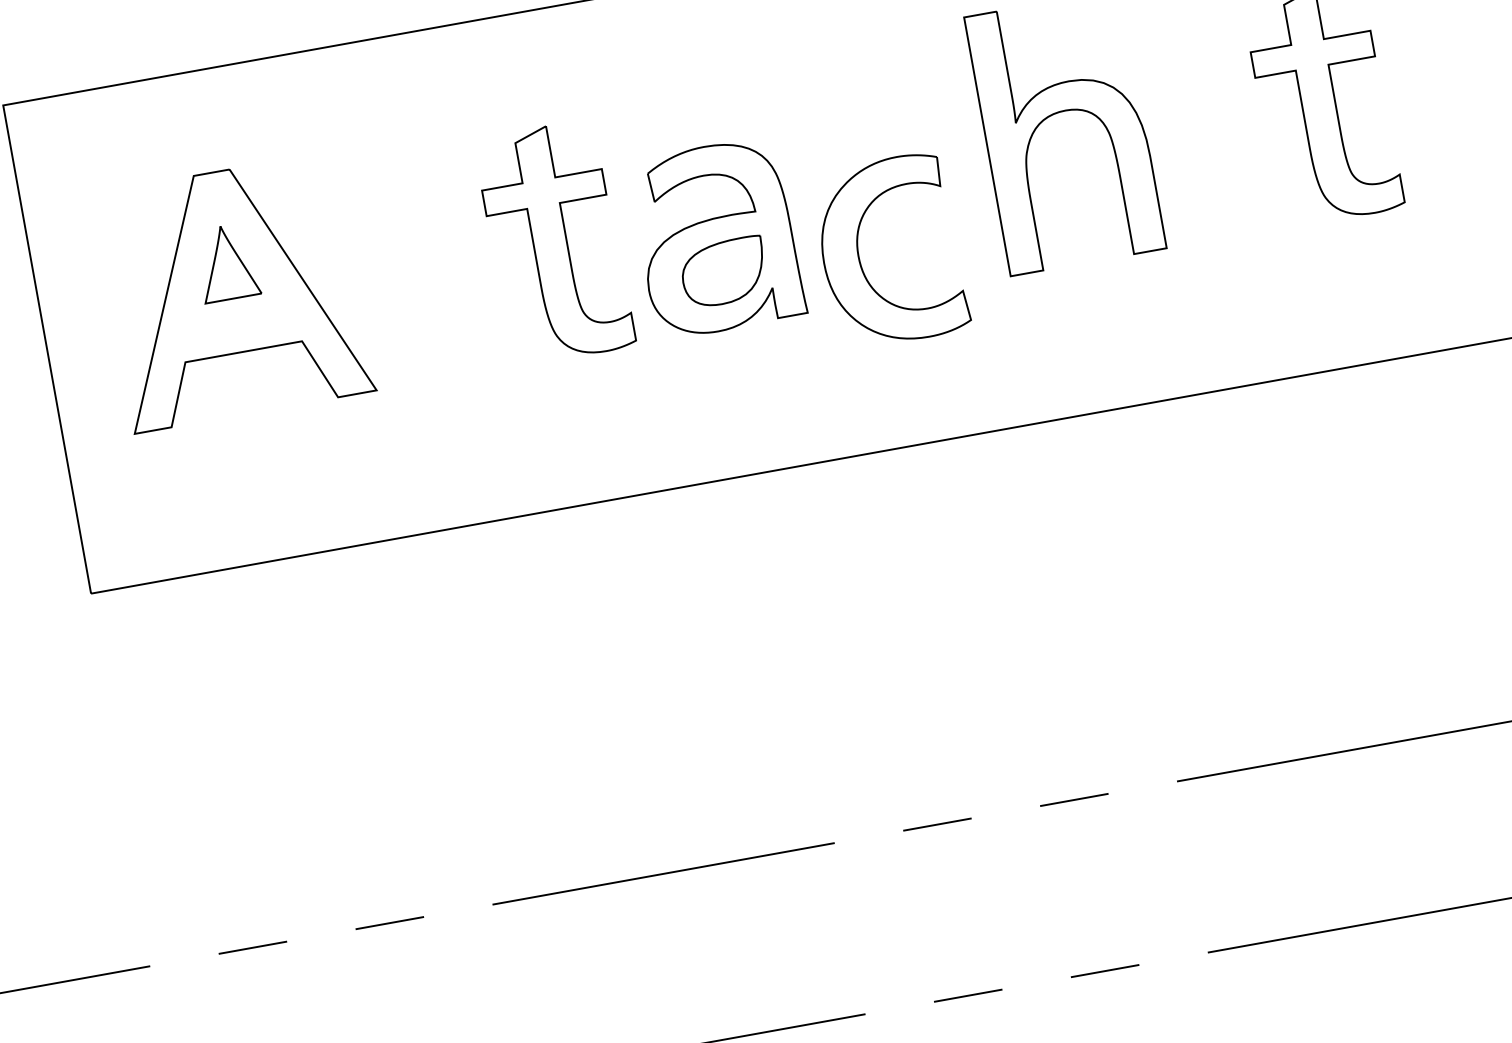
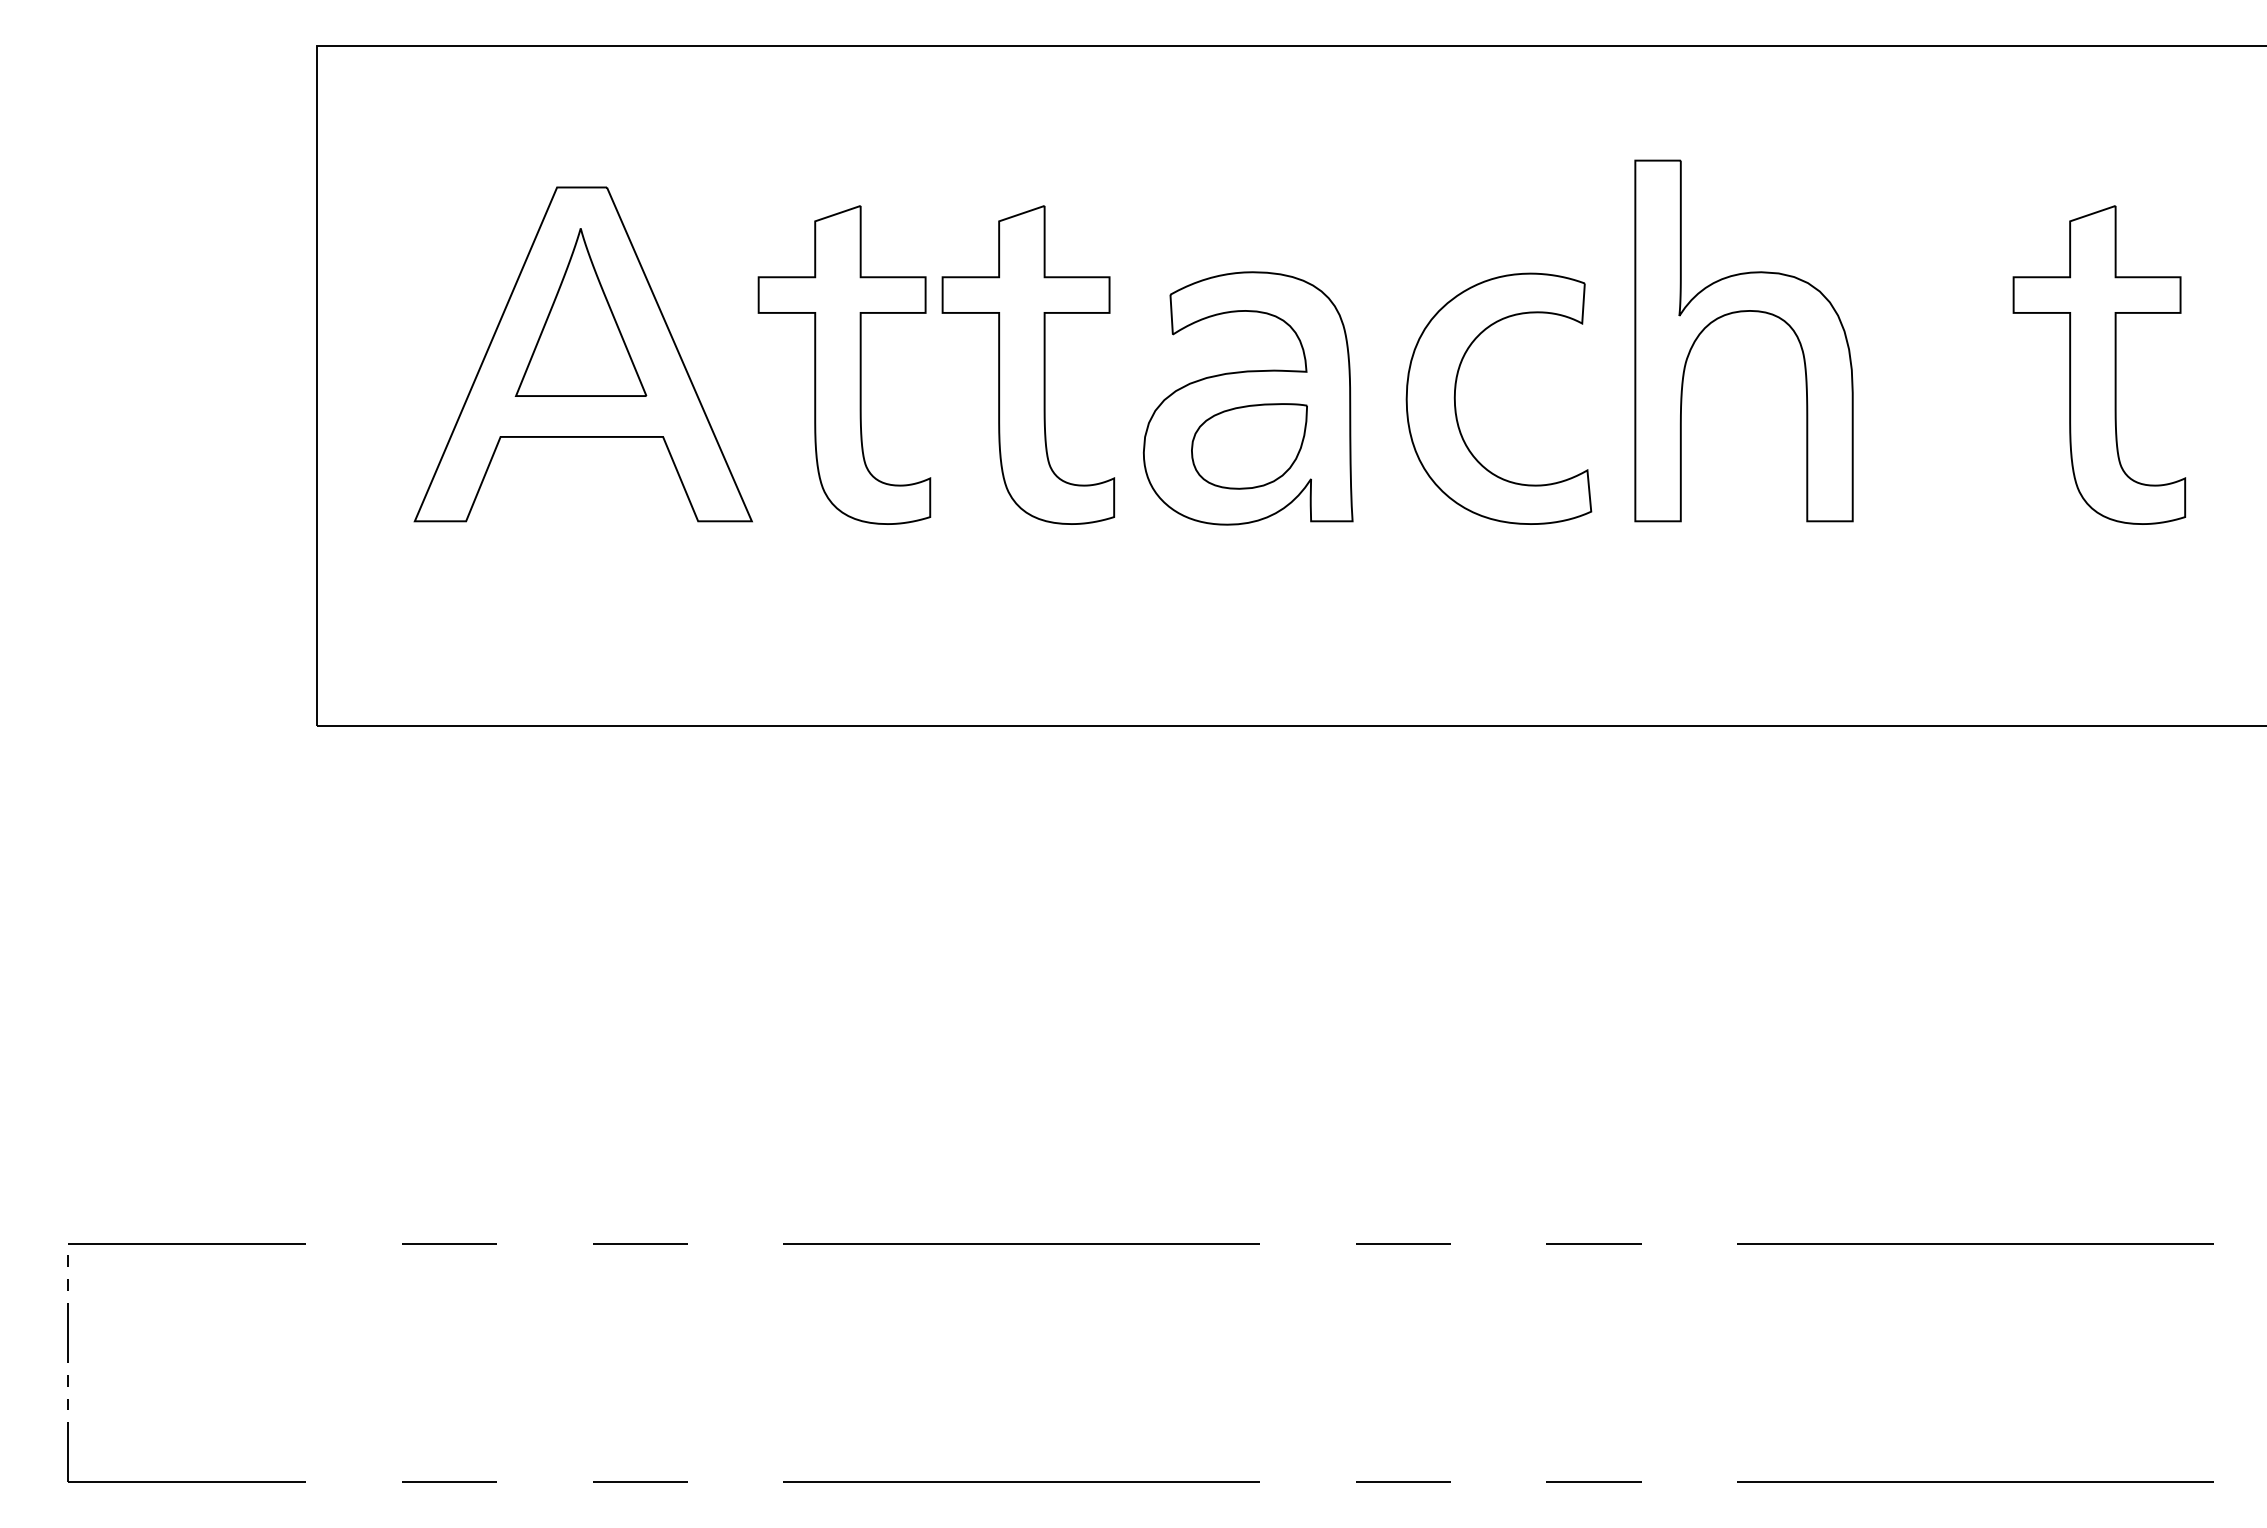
part: (226, 262) -> (580, 312), size x1.67
part: (860, 262) -> (1456, 407), moved
part: (422, 265) -> (844, 364), added

